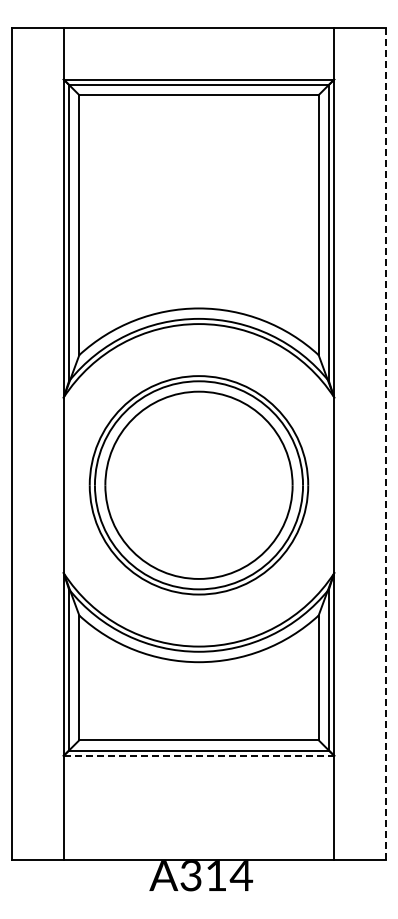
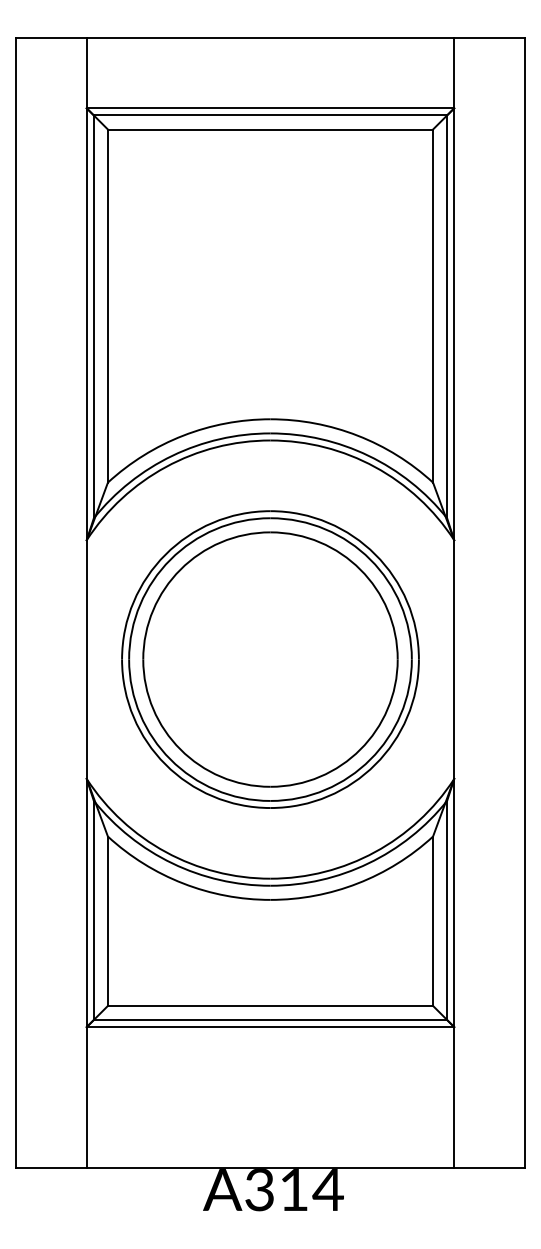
line: (386, 444) -> (525, 604), dashed -> solid
line: (199, 755) -> (271, 1026), dashed -> solid

